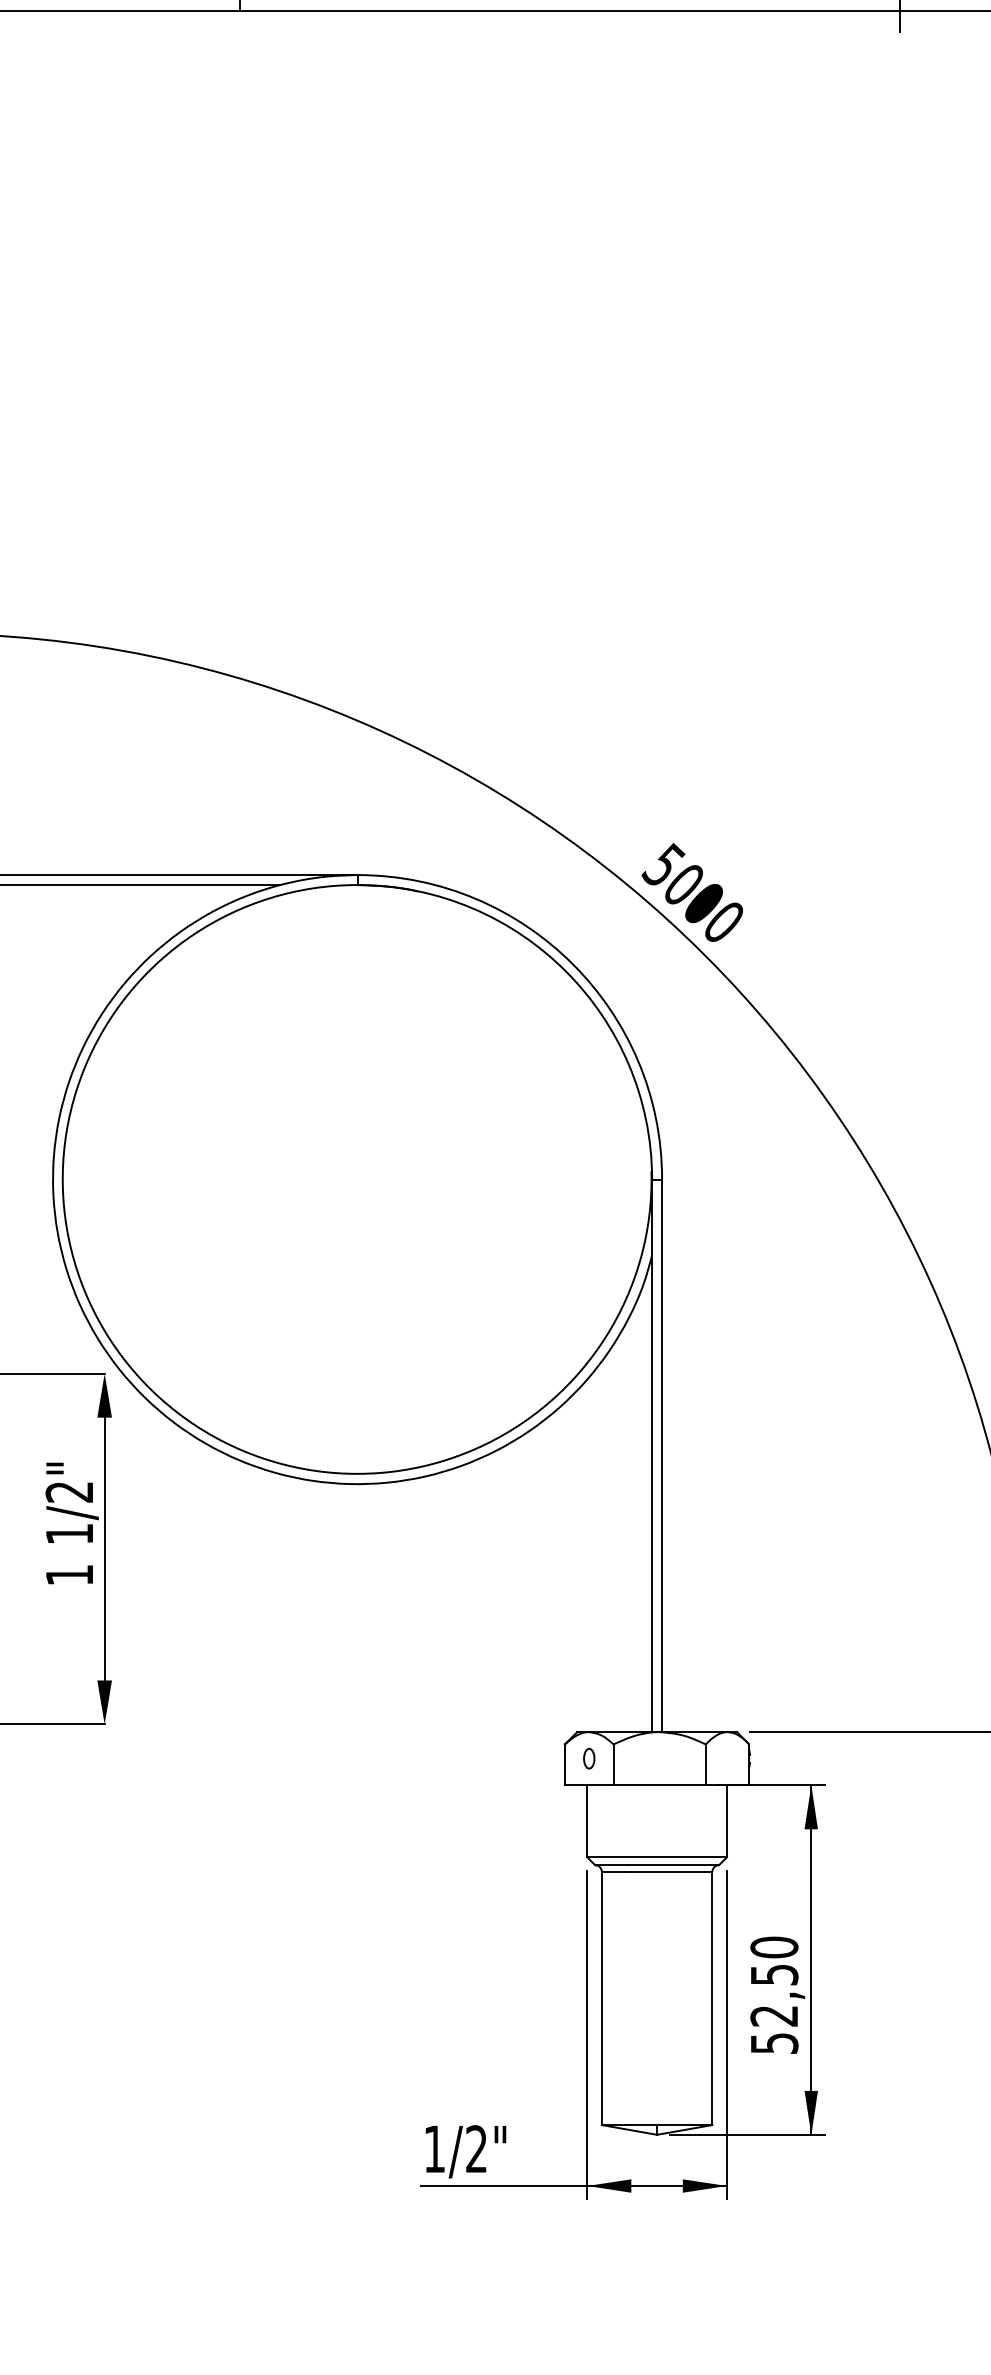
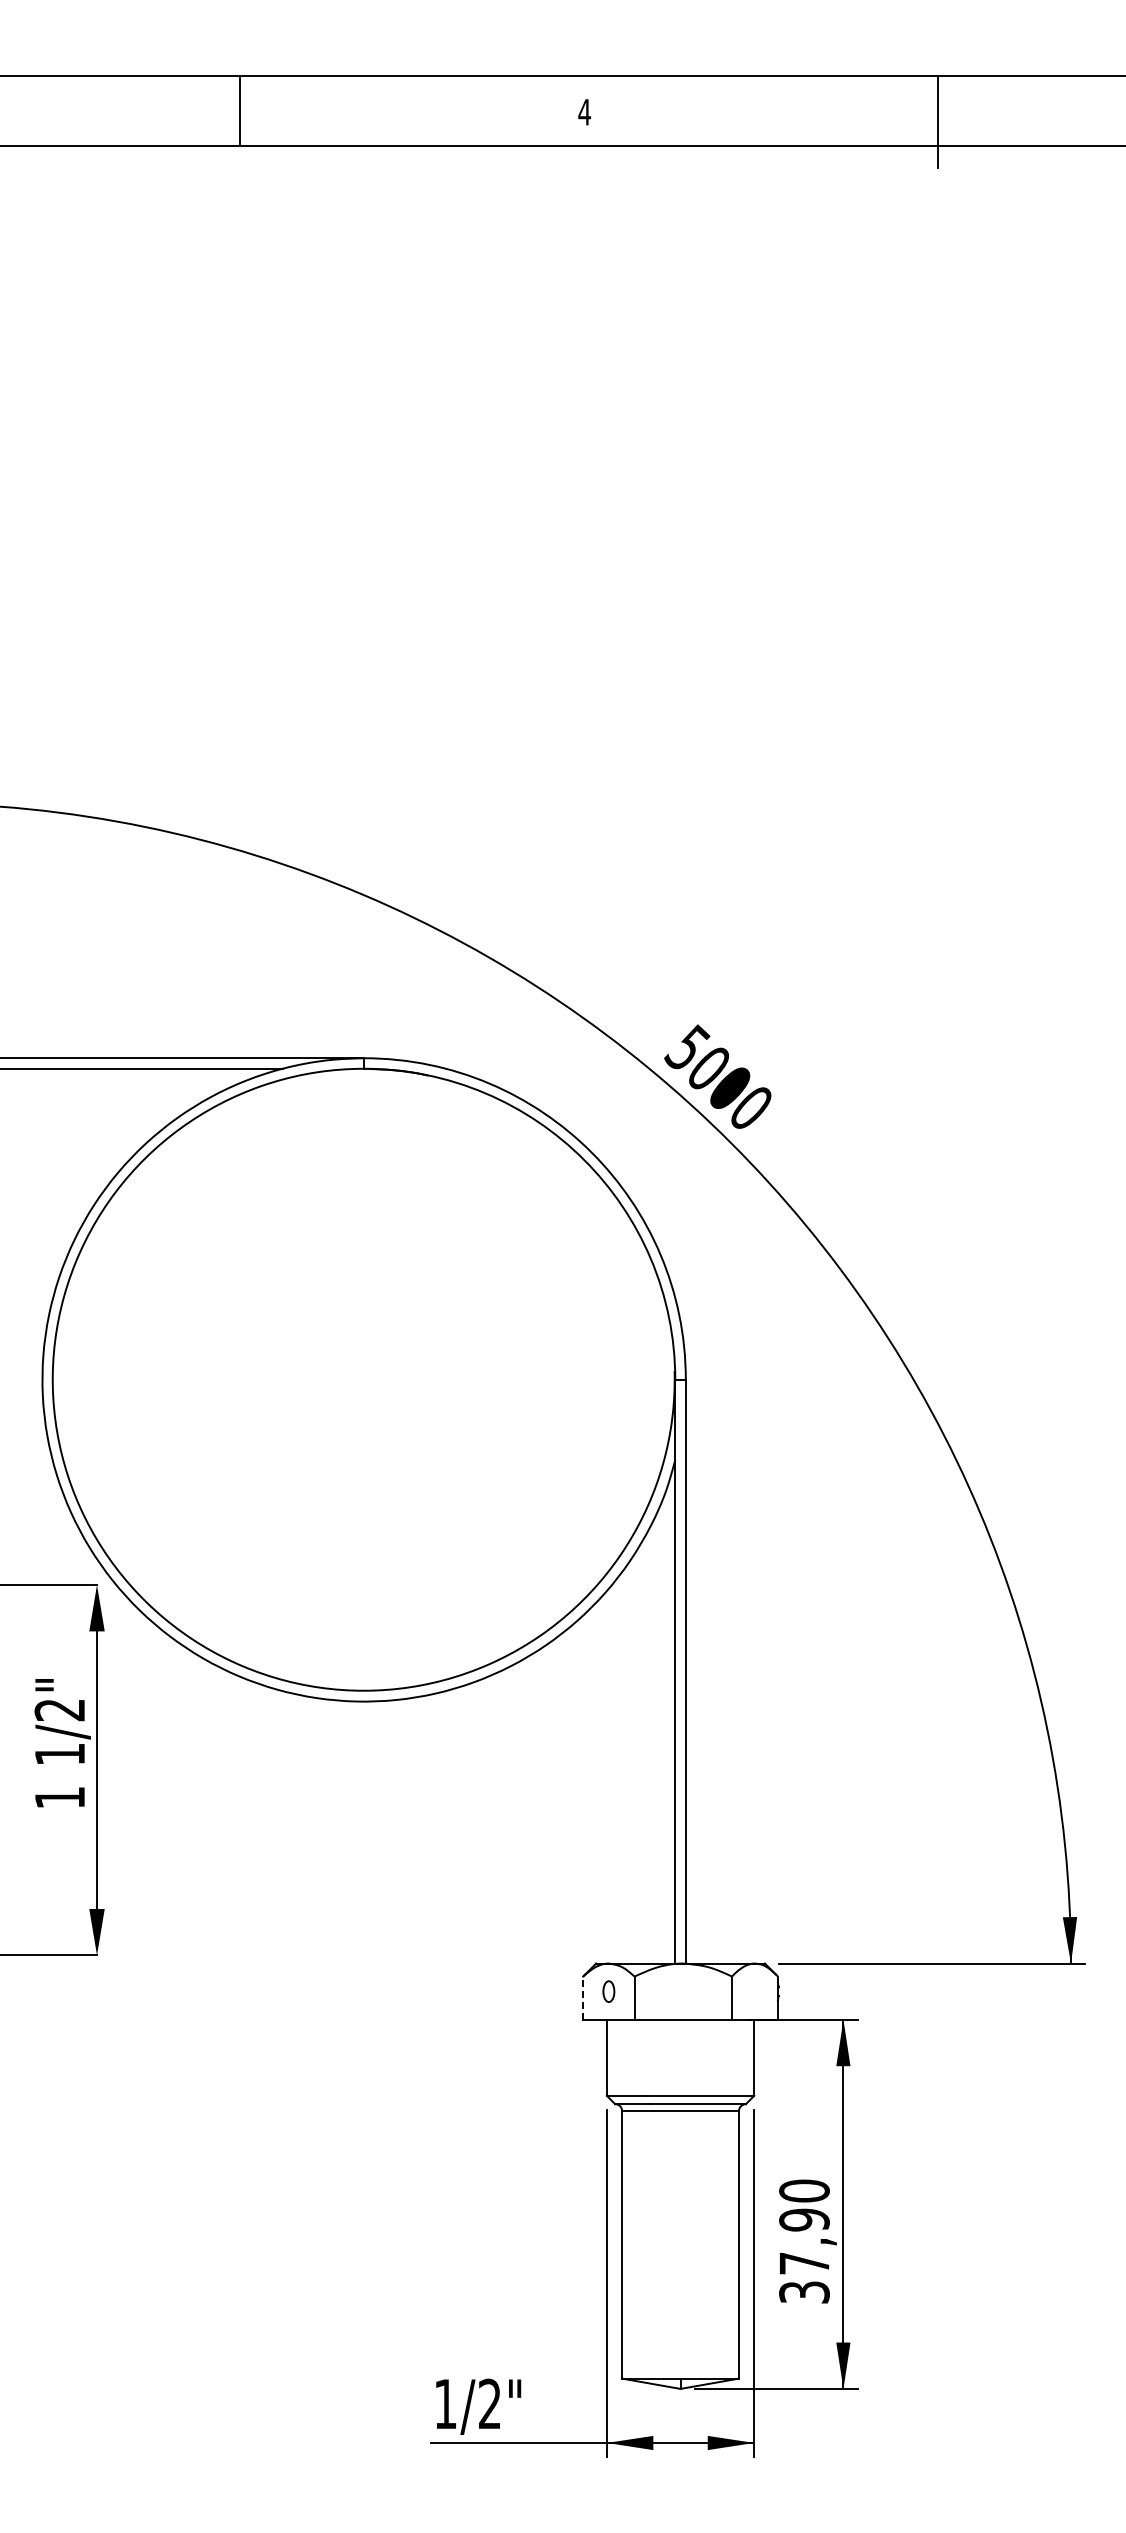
line: (565, 1765) -> (583, 1998), solid -> dashed
text: (774, 2008) -> (804, 2255), 52,50 -> 37,90

